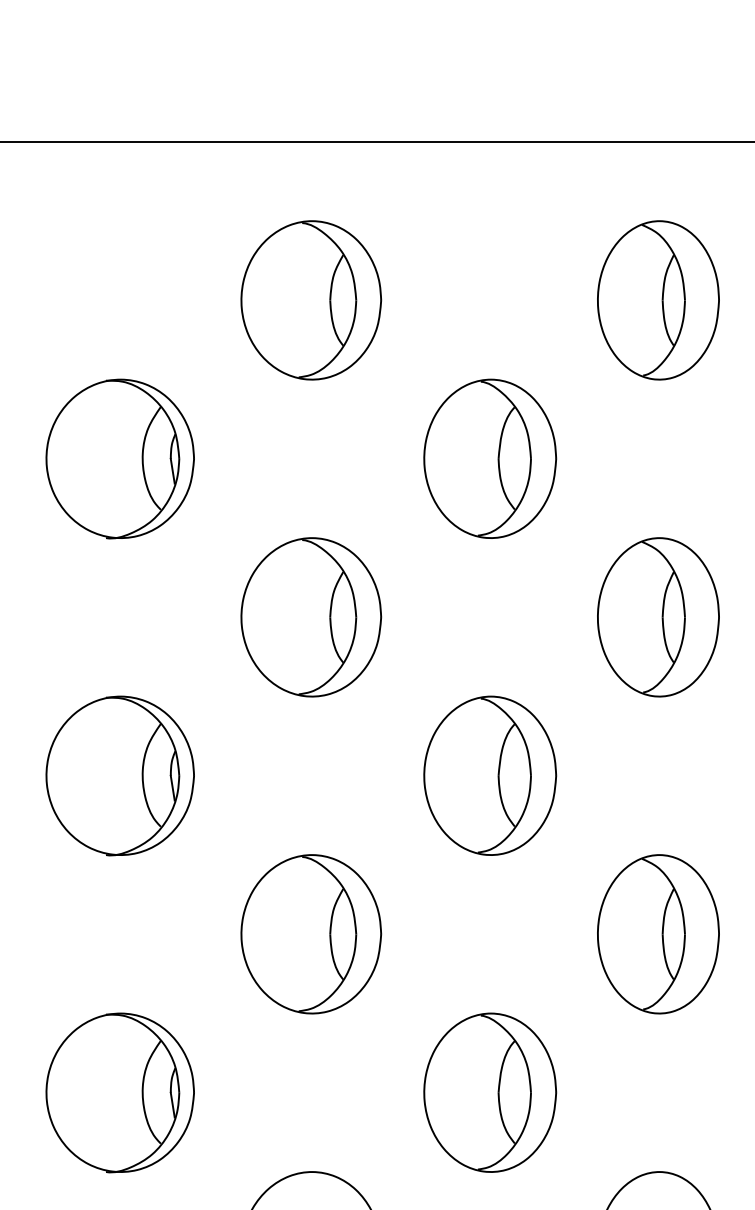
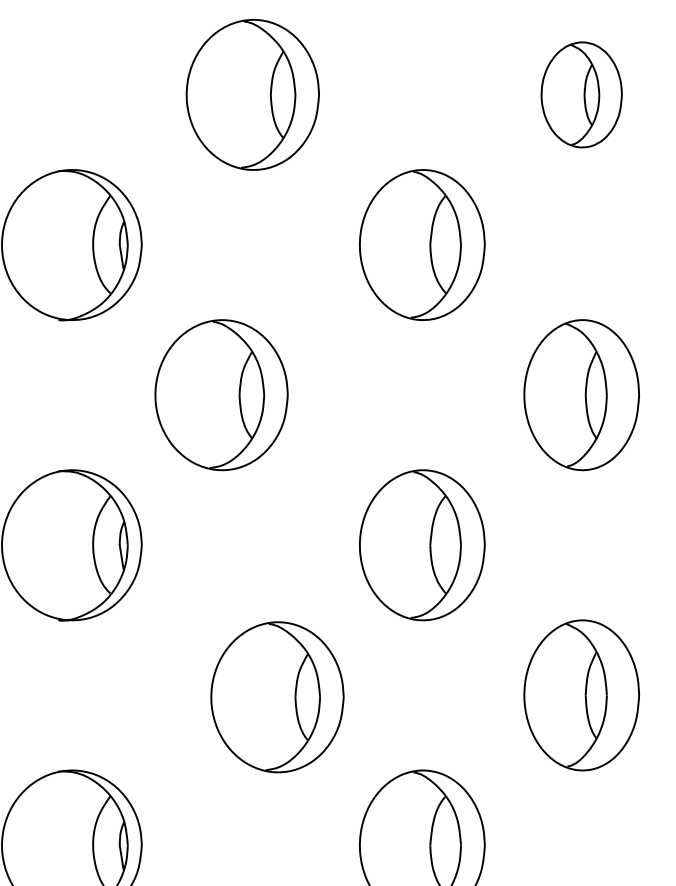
part: (658, 300) -> (581, 95), size x0.7
part: (311, 617) -> (221, 395), moved
part: (311, 934) -> (277, 697), moved

